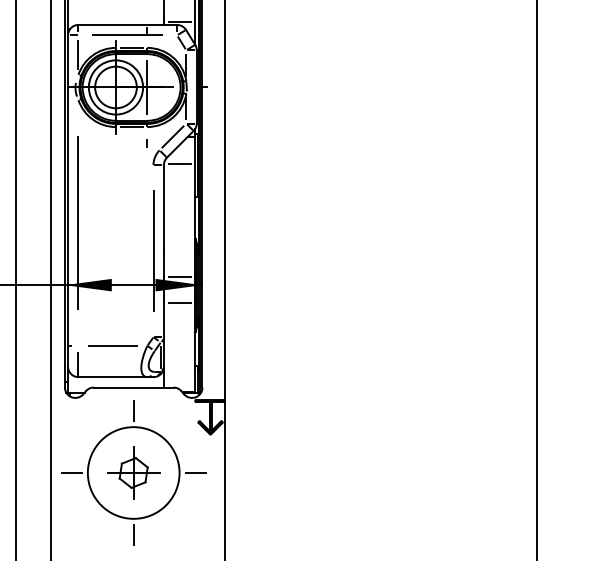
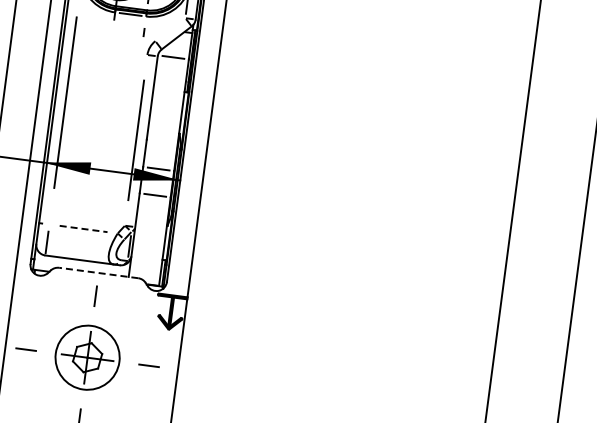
line: (172, 136) -> (169, 29), removed
line: (113, 345) -> (84, 228), solid -> dashed
line: (133, 387) -> (98, 272), solid -> dashed
circle: (133, 472) -> (87, 357), size x0.7

